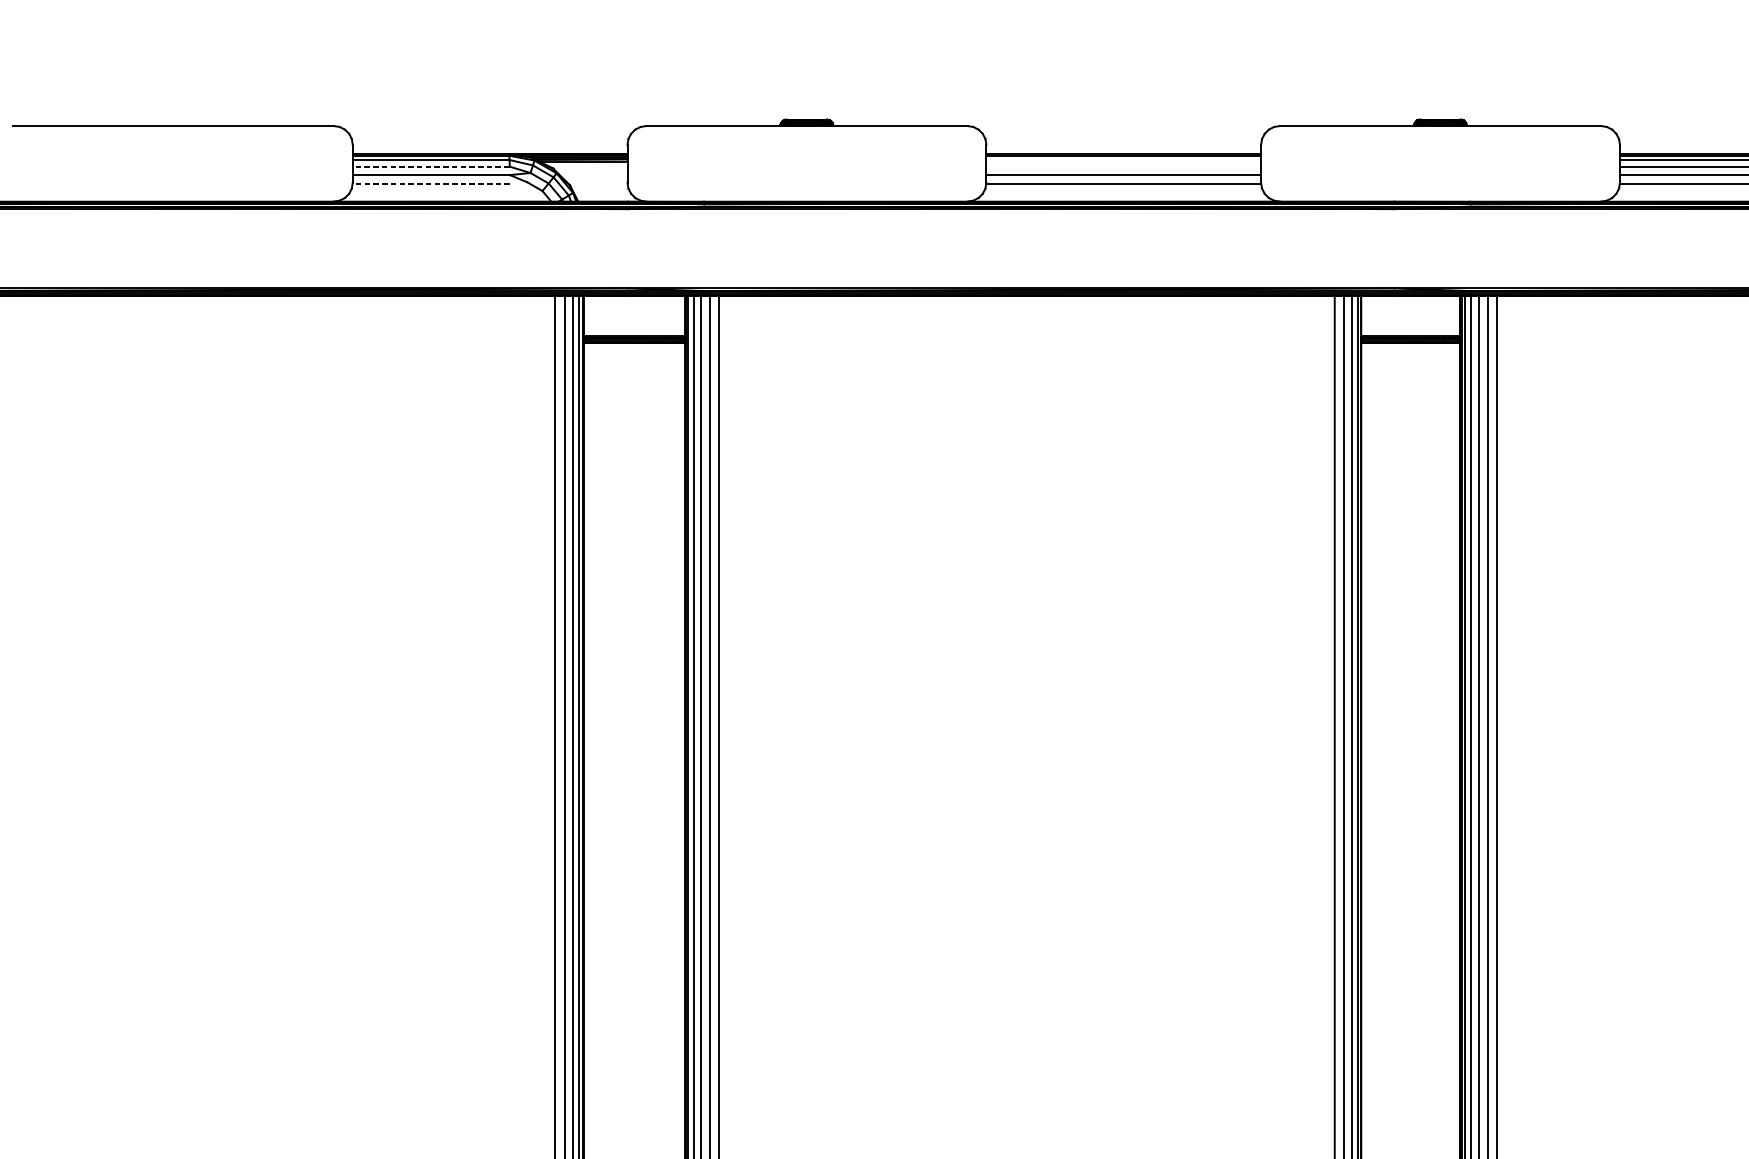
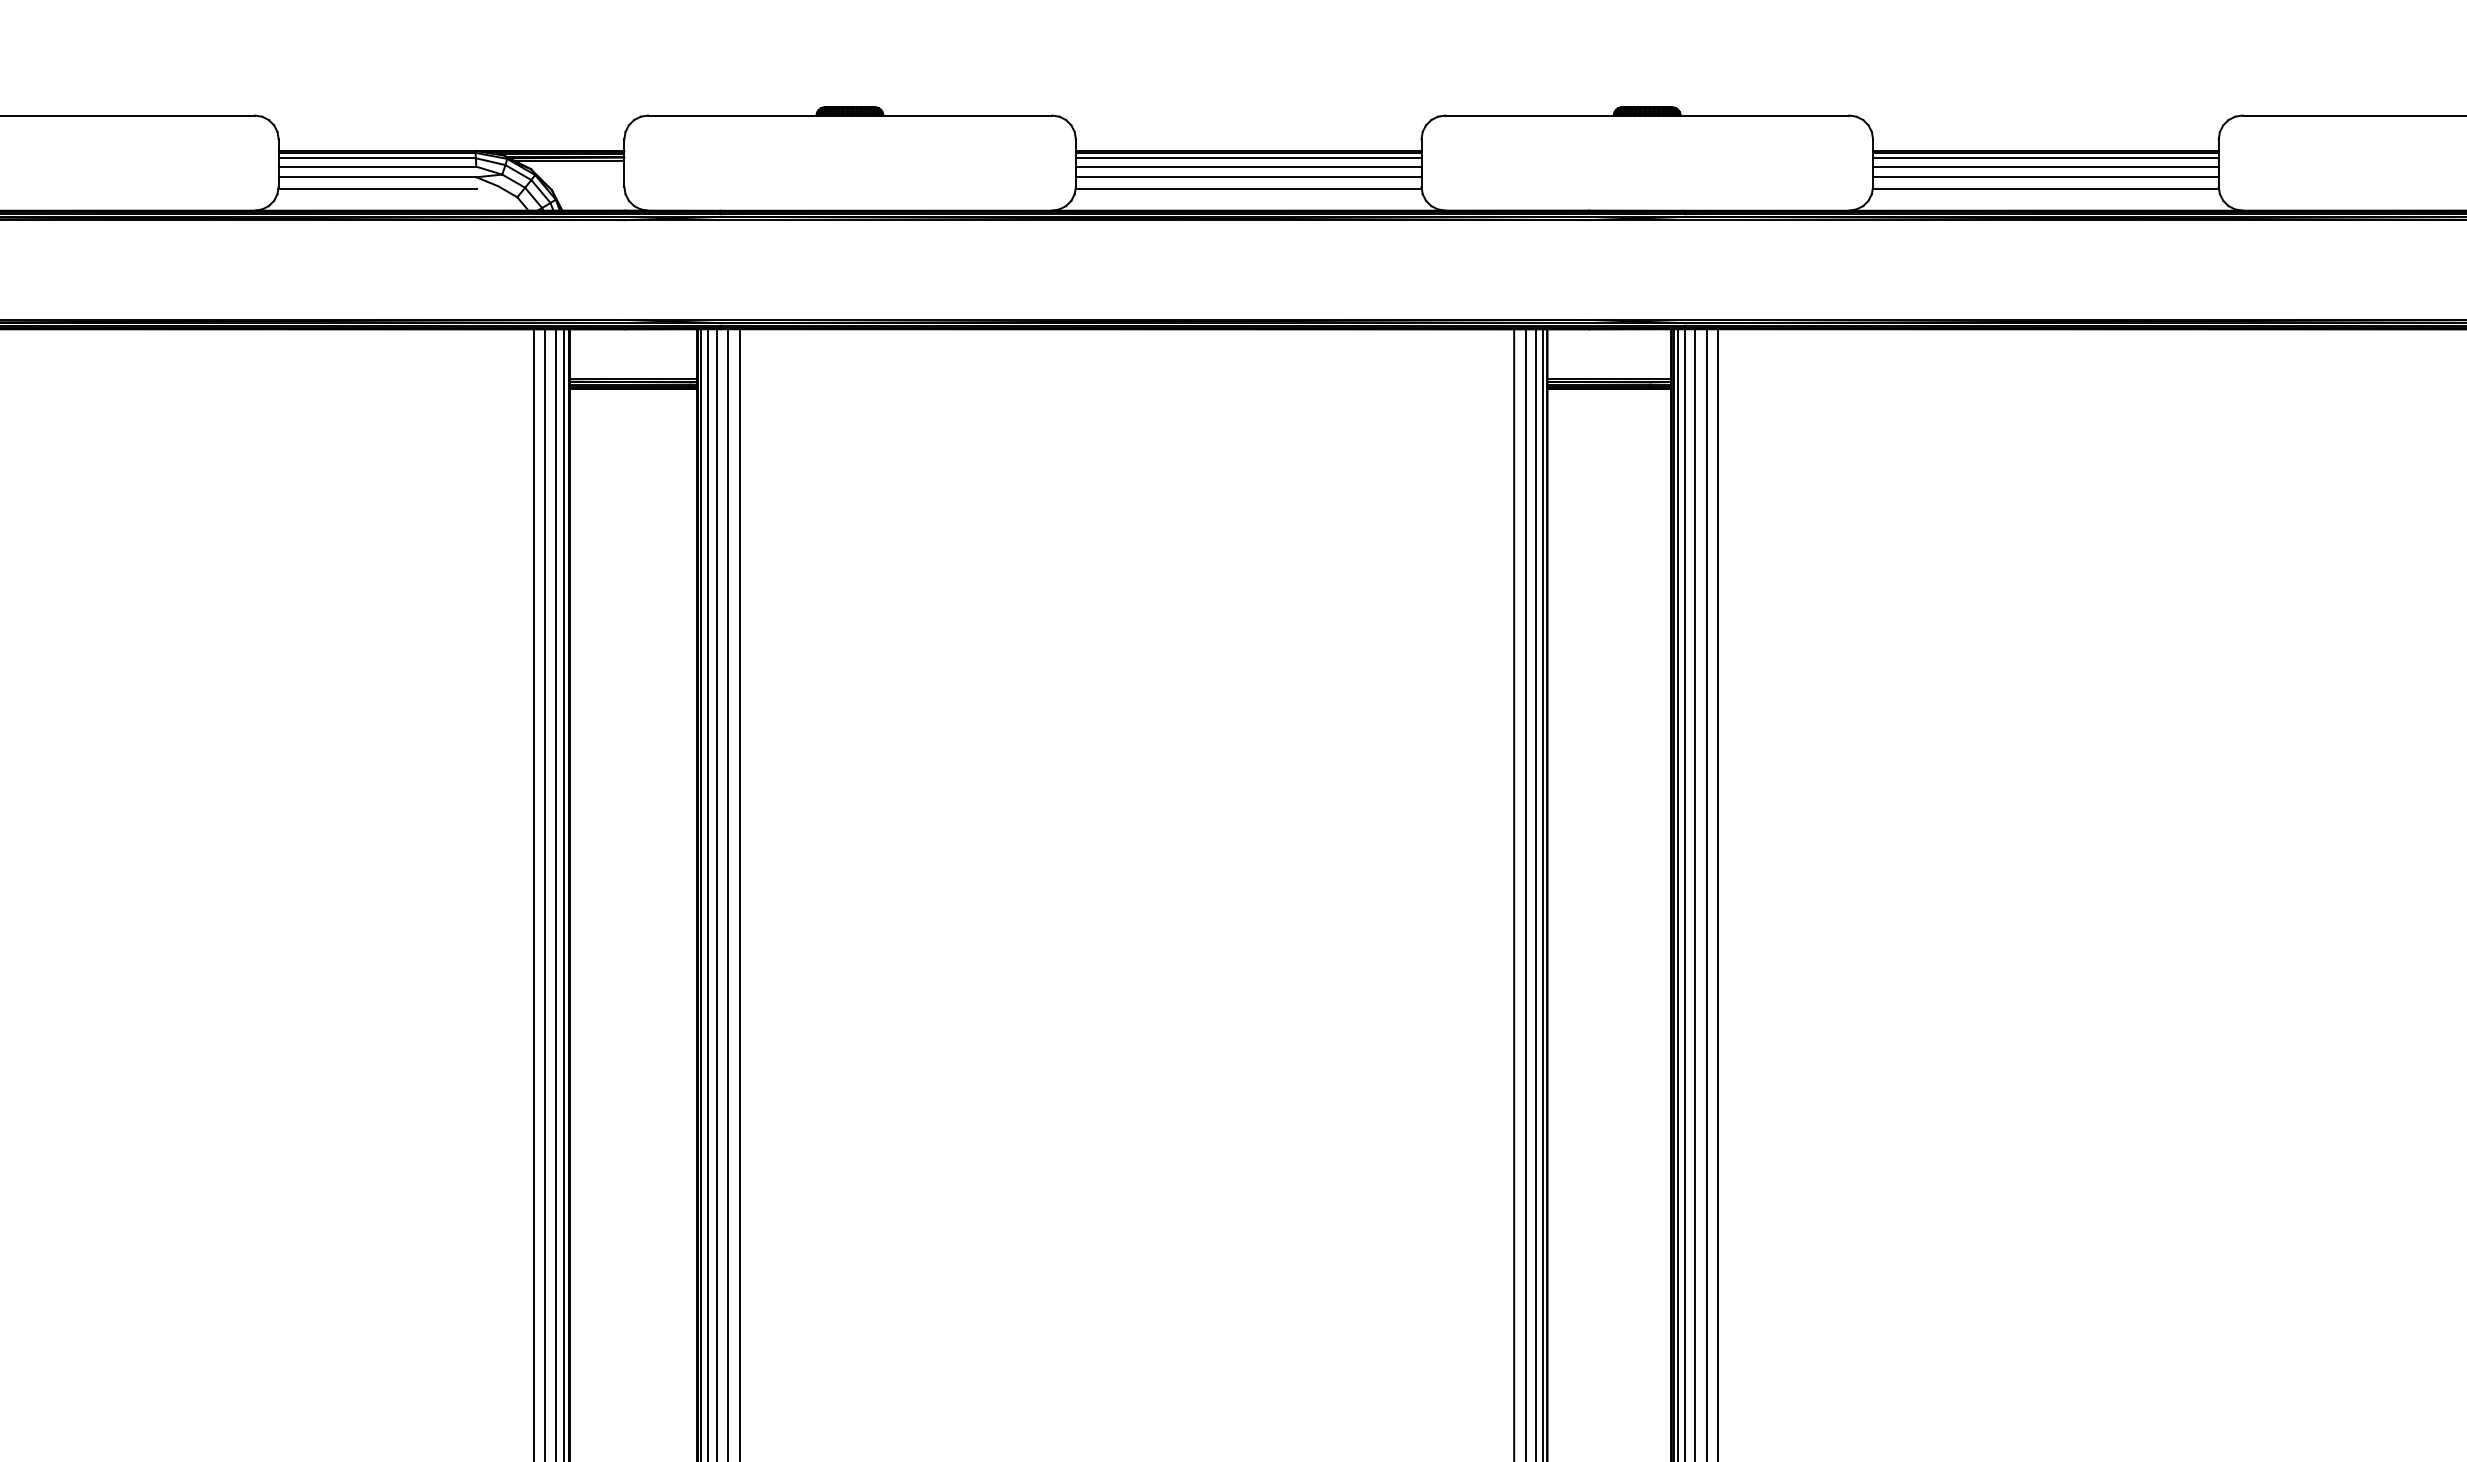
line: (1123, 160) -> (1248, 158), added
line: (431, 166) -> (377, 166), dashed -> solid
line: (1123, 166) -> (1248, 166), added
line: (430, 184) -> (376, 189), dashed -> solid

